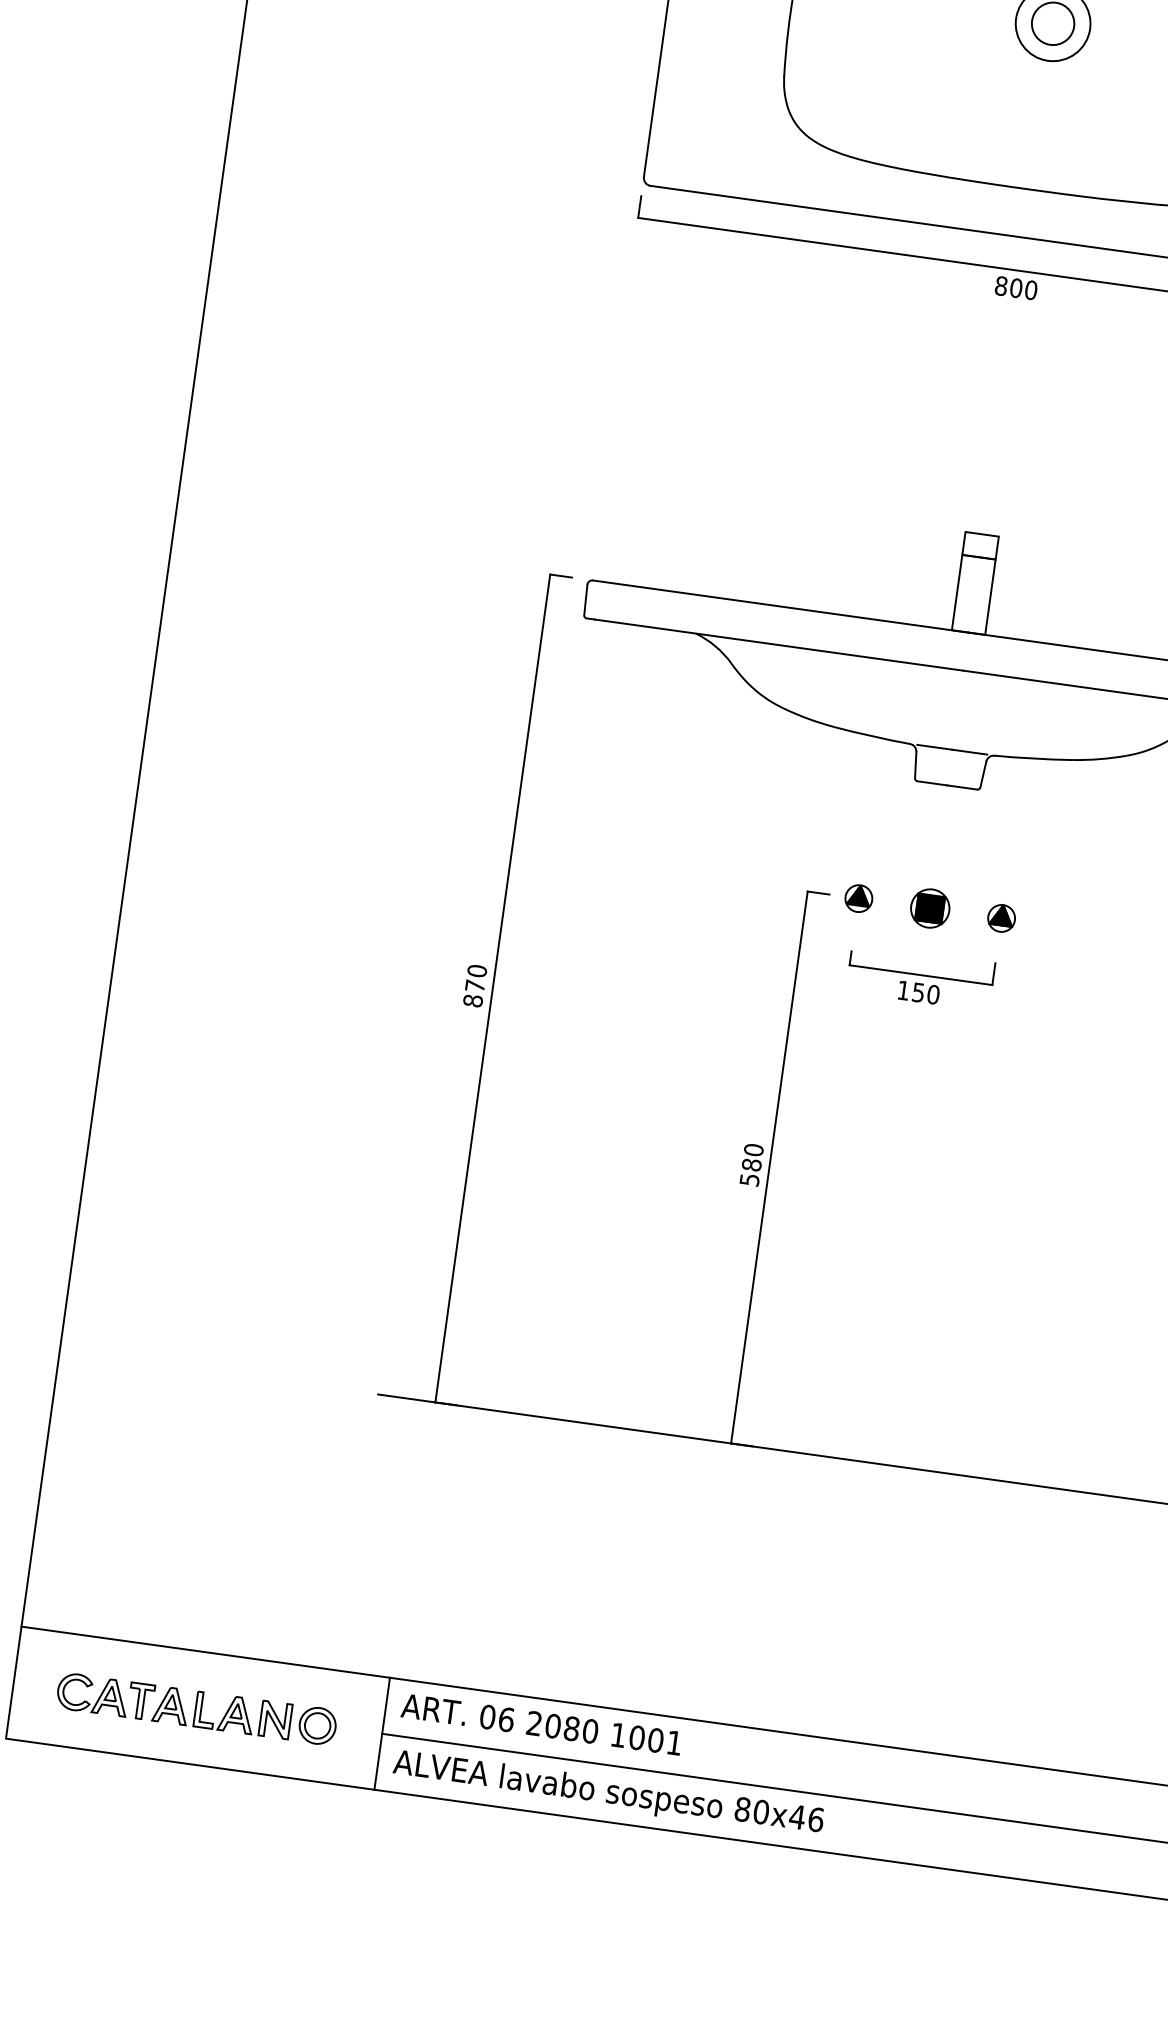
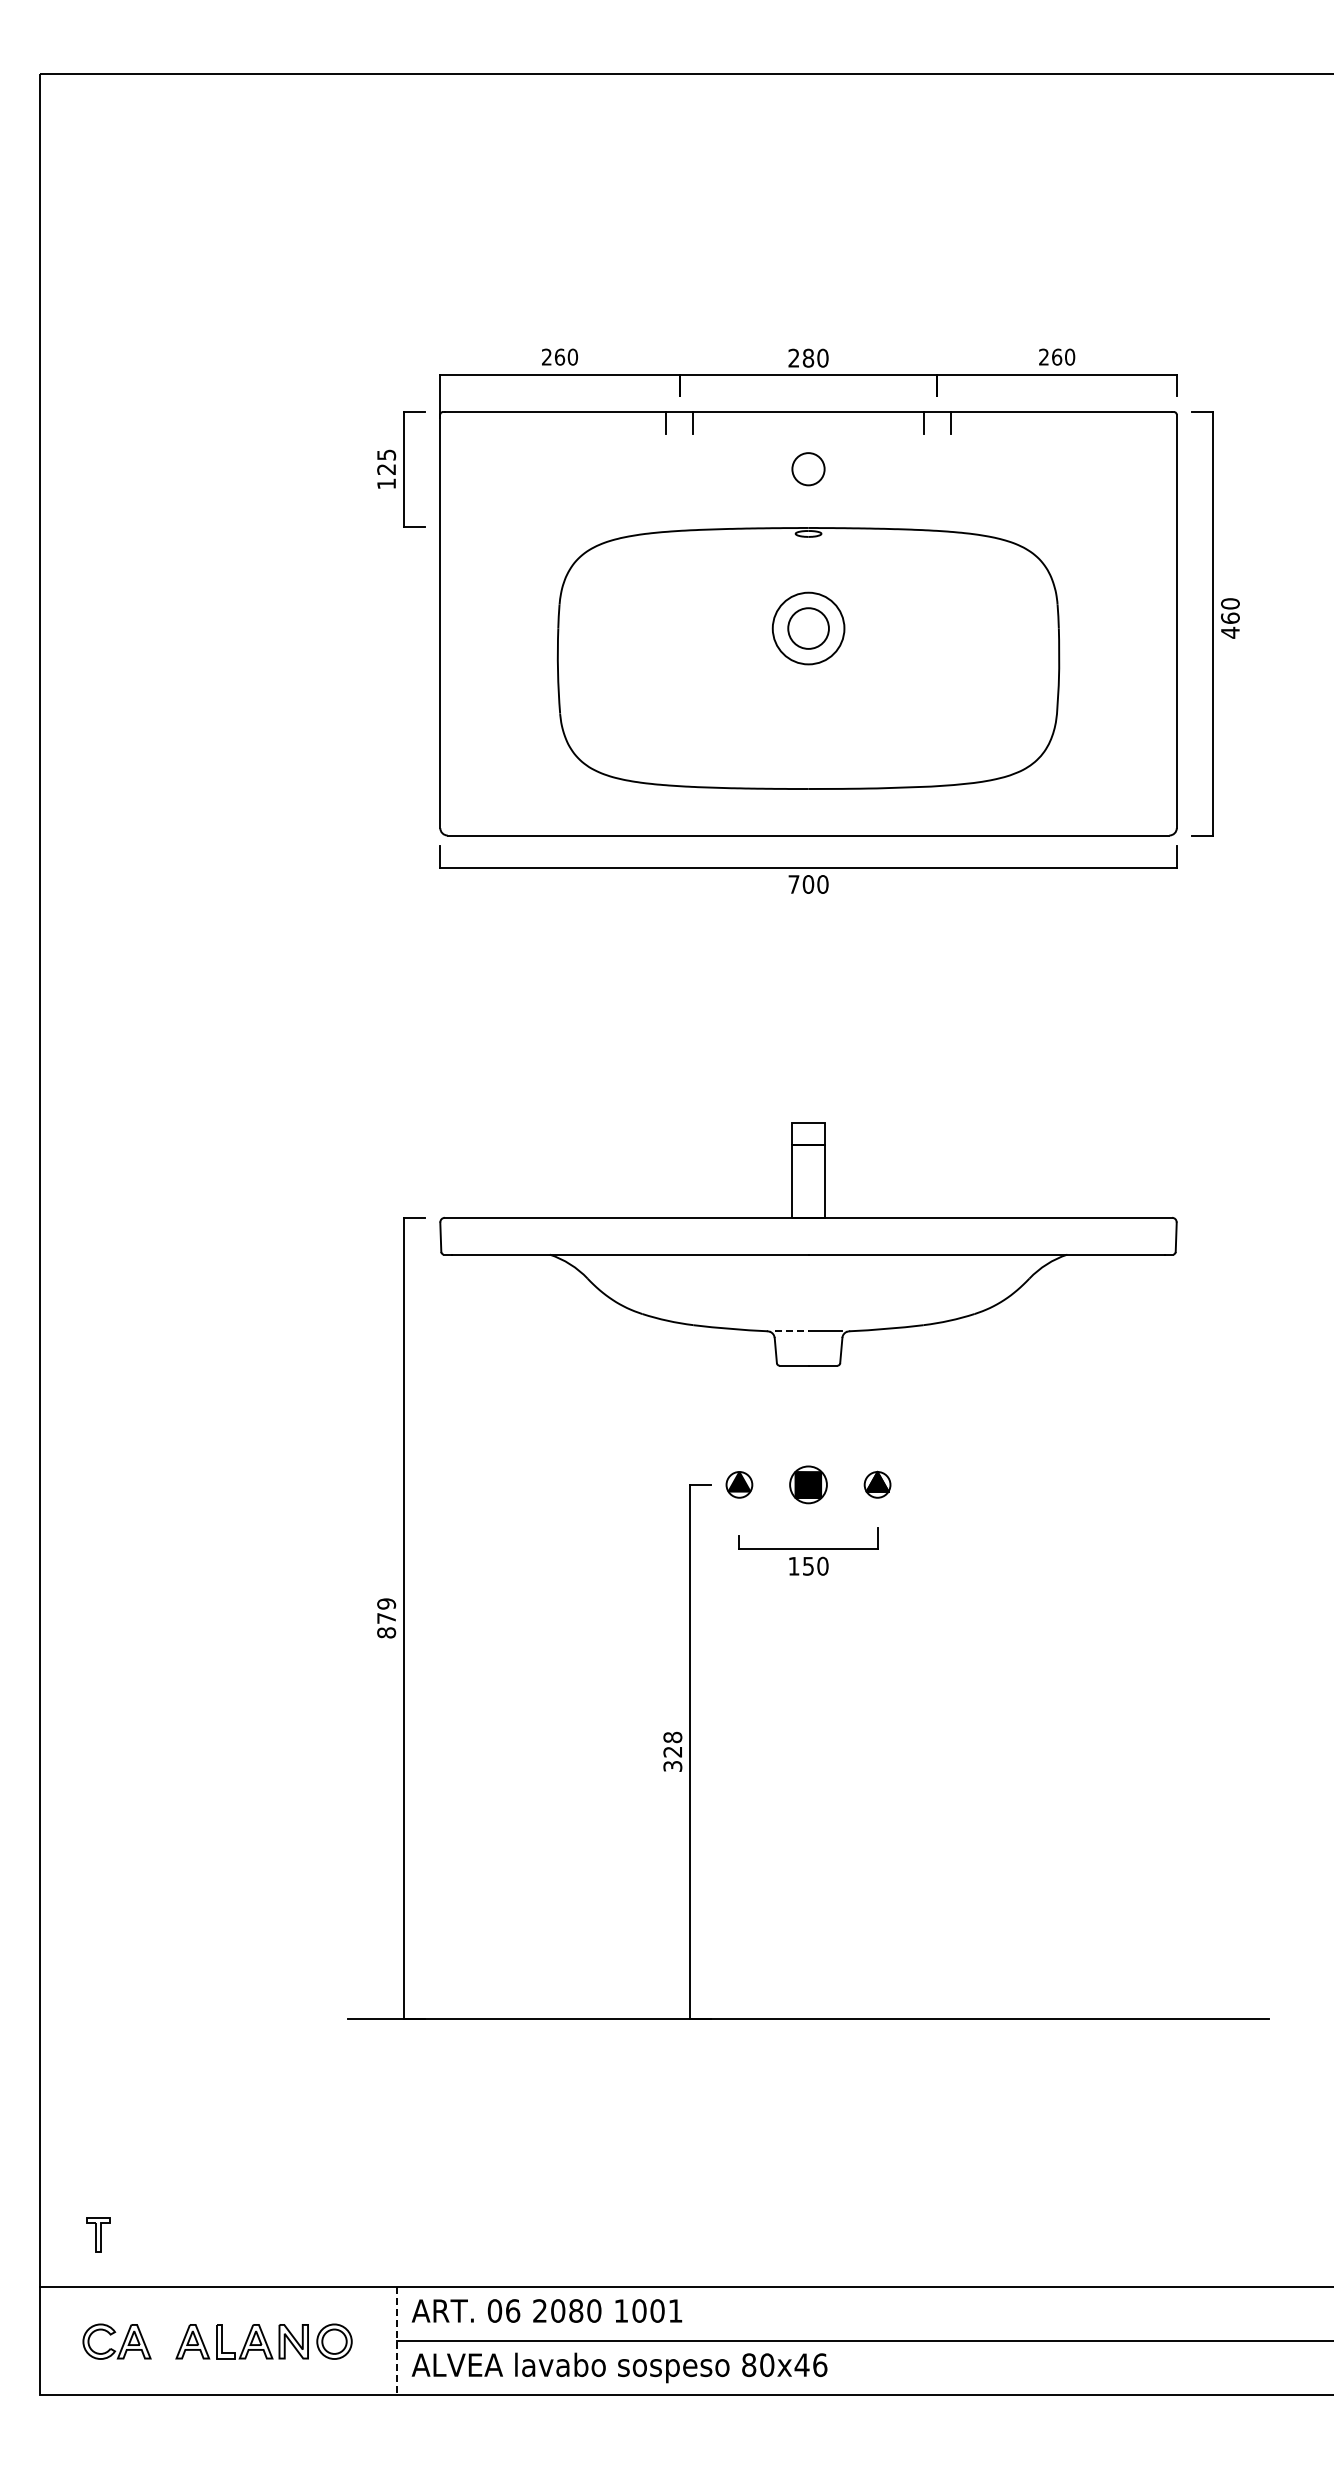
text: (1000, 286) -> (793, 884), 800 -> 700
line: (934, 747) -> (791, 1331), solid -> dashed
text: (477, 970) -> (386, 1603), 870 -> 879
text: (751, 1164) -> (672, 1751), 580 -> 328
part: (141, 1701) -> (98, 2234), moved
line: (381, 1734) -> (396, 2341), solid -> dashed

